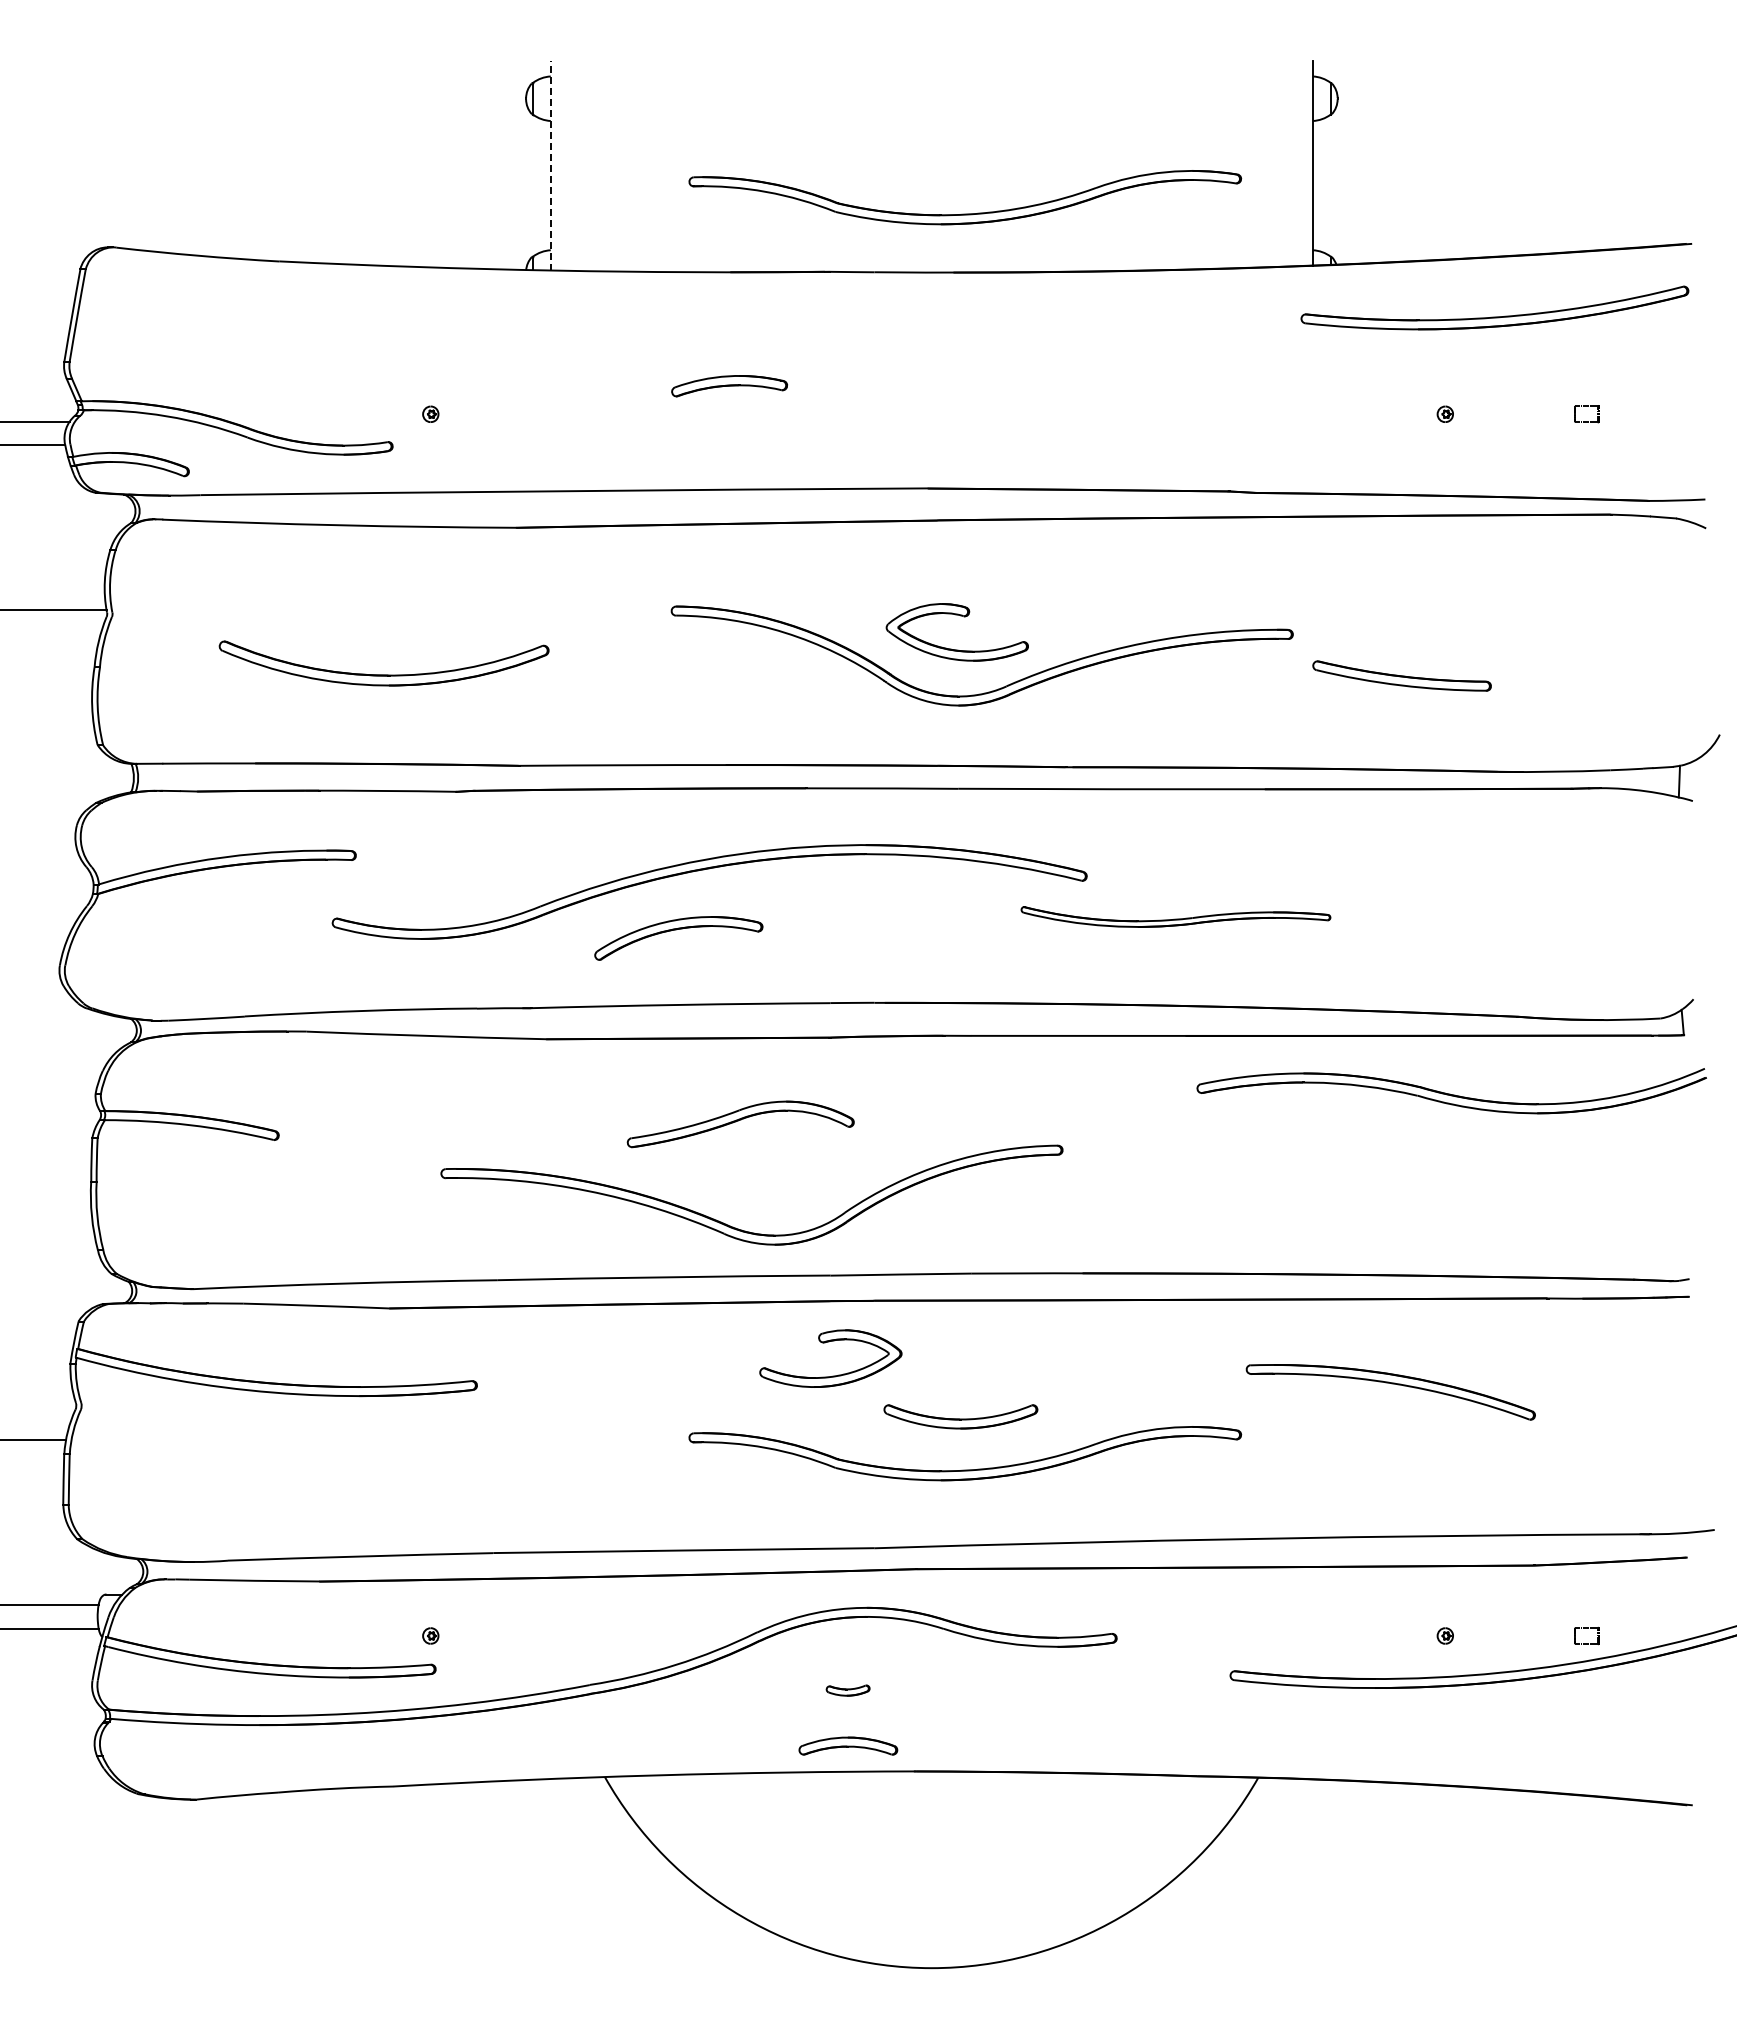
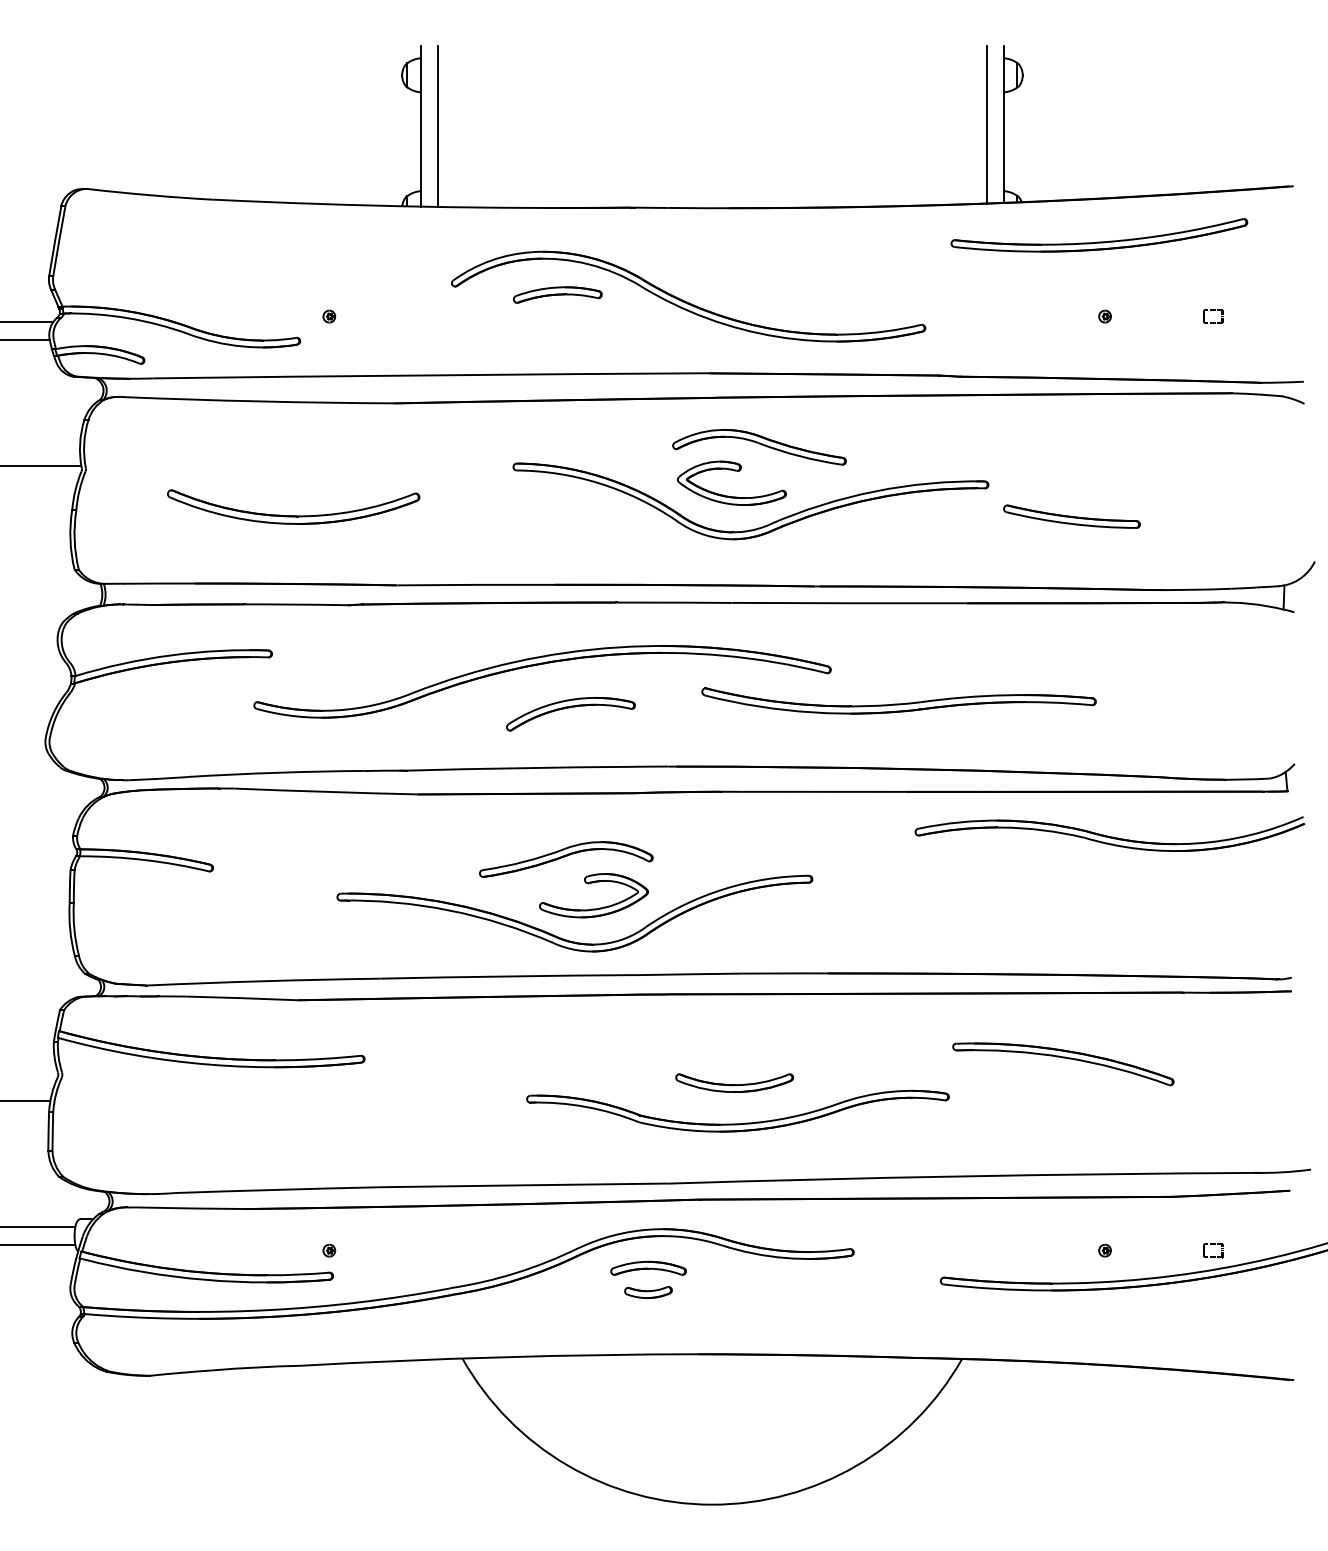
line: (1290, 163) -> (986, 124), added
line: (550, 165) -> (420, 126), dashed -> solid
line: (572, 165) -> (437, 126), added
part: (965, 213) -> (738, 163), removed
part: (1494, 316) -> (1099, 241), moved
part: (897, 394) -> (686, 301), added
part: (993, 584) -> (759, 446), added
part: (1175, 916) -> (898, 700), size x1.67
part: (676, 930) -> (569, 708), moved
part: (825, 1343) -> (589, 884), moved
part: (847, 1690) -> (647, 1292), size x1.43
part: (848, 1745) -> (648, 1267), moved

